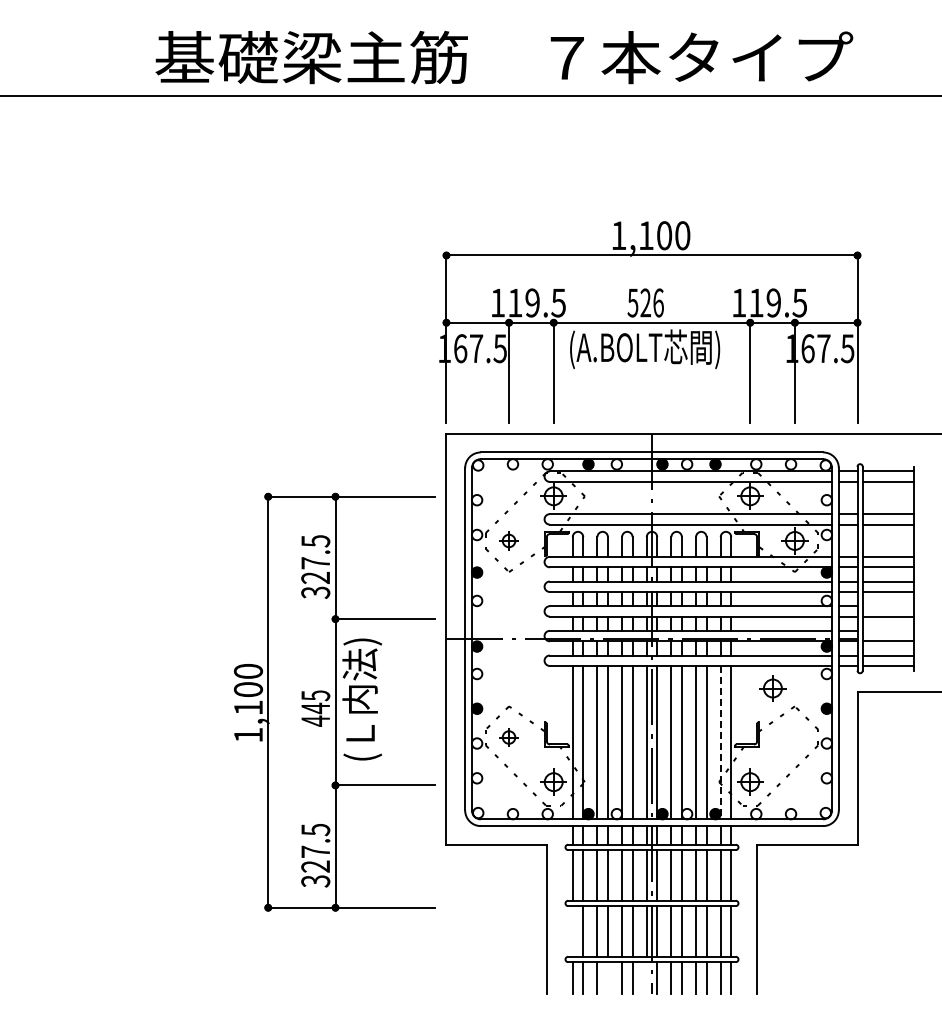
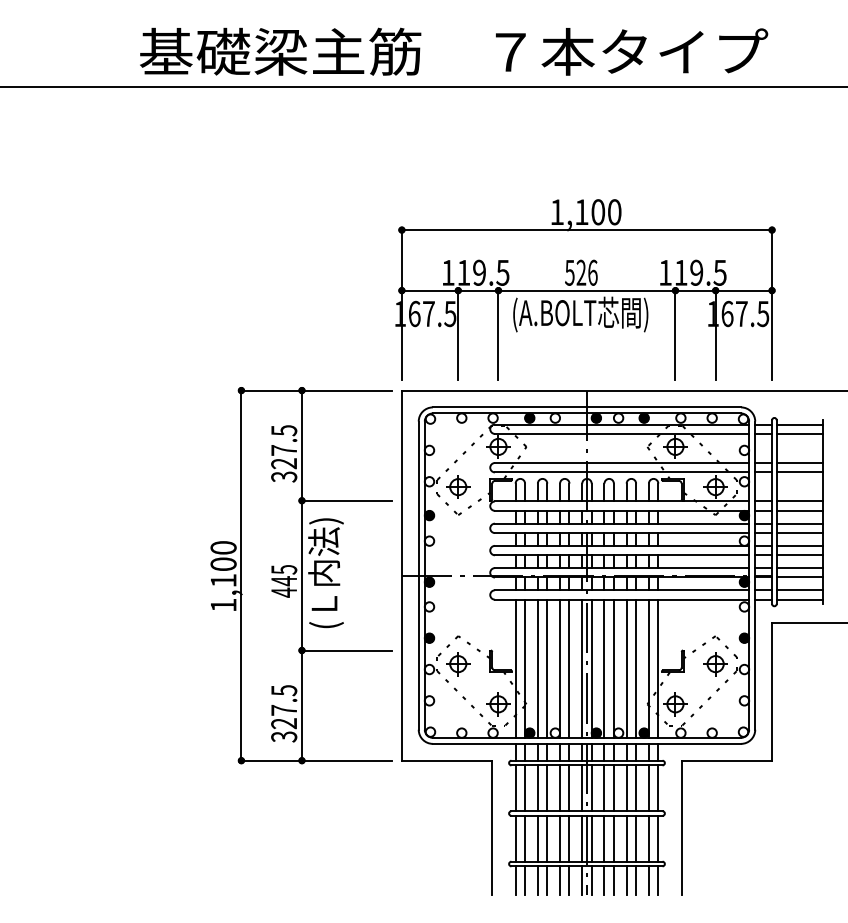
part: (508, 540) -> (457, 486), size x1.43
line: (887, 606) -> (799, 546), added
line: (887, 630) -> (799, 567), added
part: (772, 688) -> (715, 664), moved
part: (334, 701) -> (301, 574), moved
part: (508, 737) -> (457, 664), size x1.43
line: (720, 742) -> (648, 668), dashed -> solid
line: (572, 931) -> (515, 838), added
line: (607, 978) -> (546, 881), added
line: (646, 978) -> (582, 881), added

